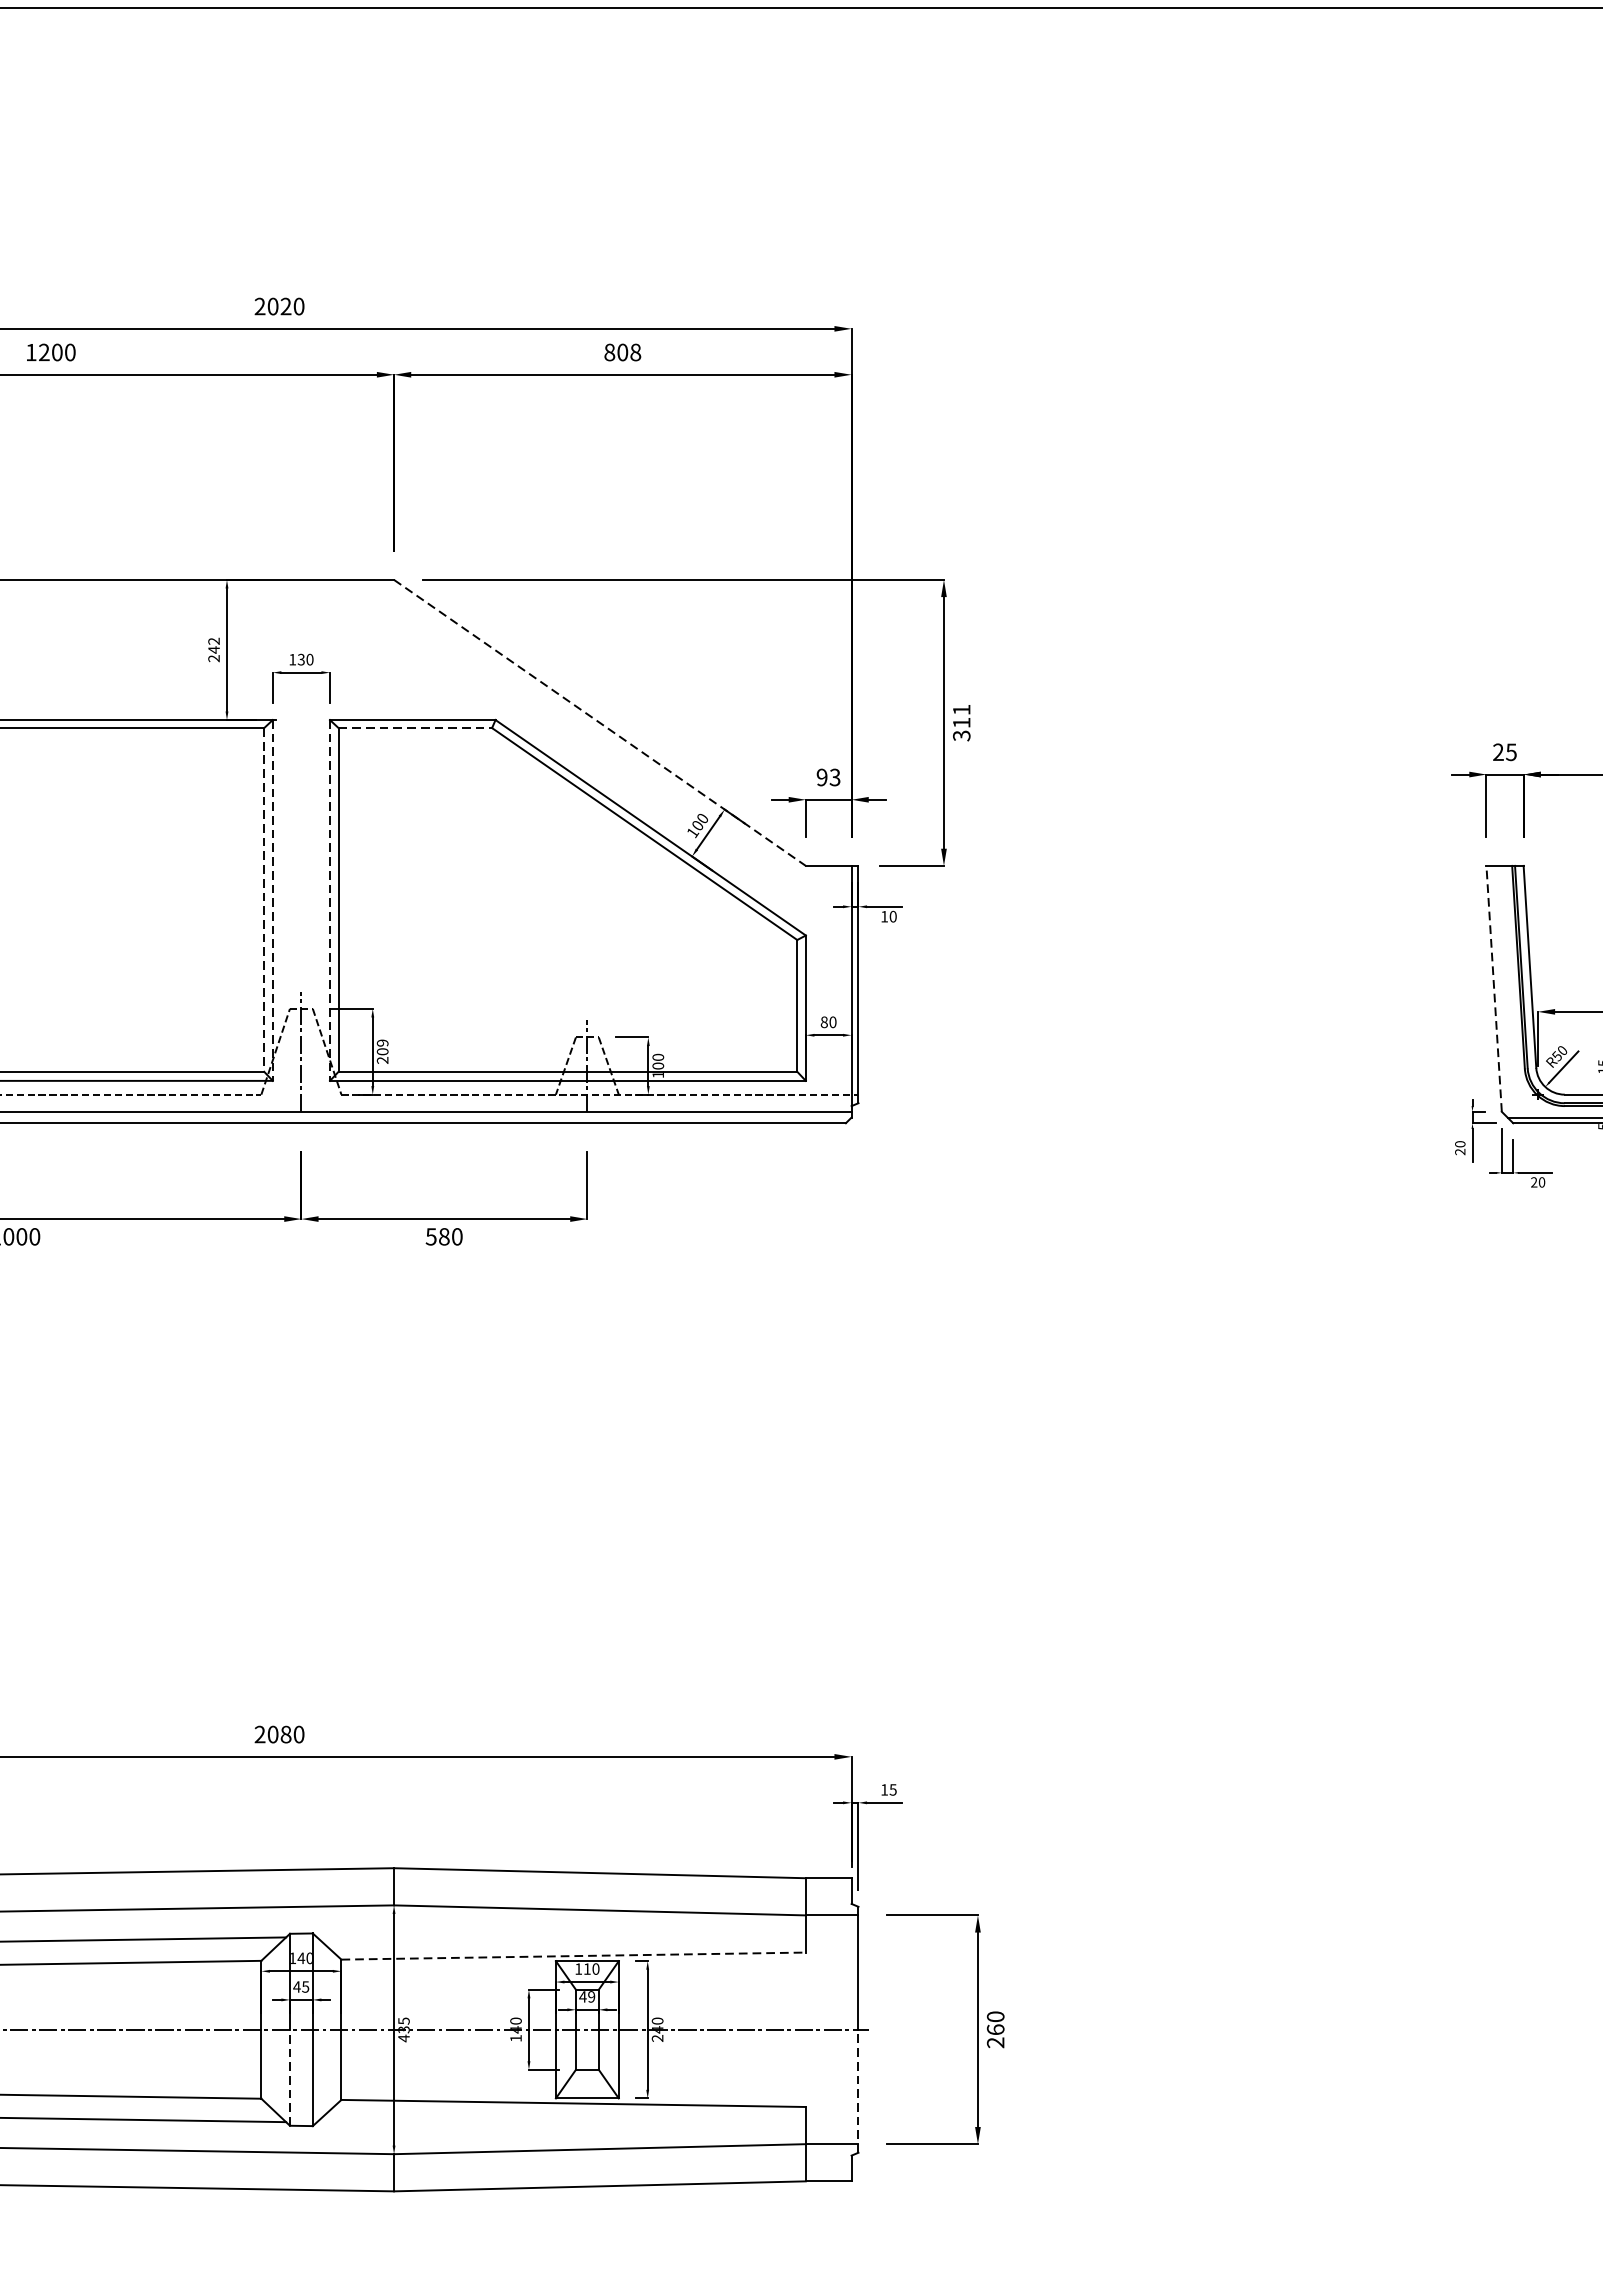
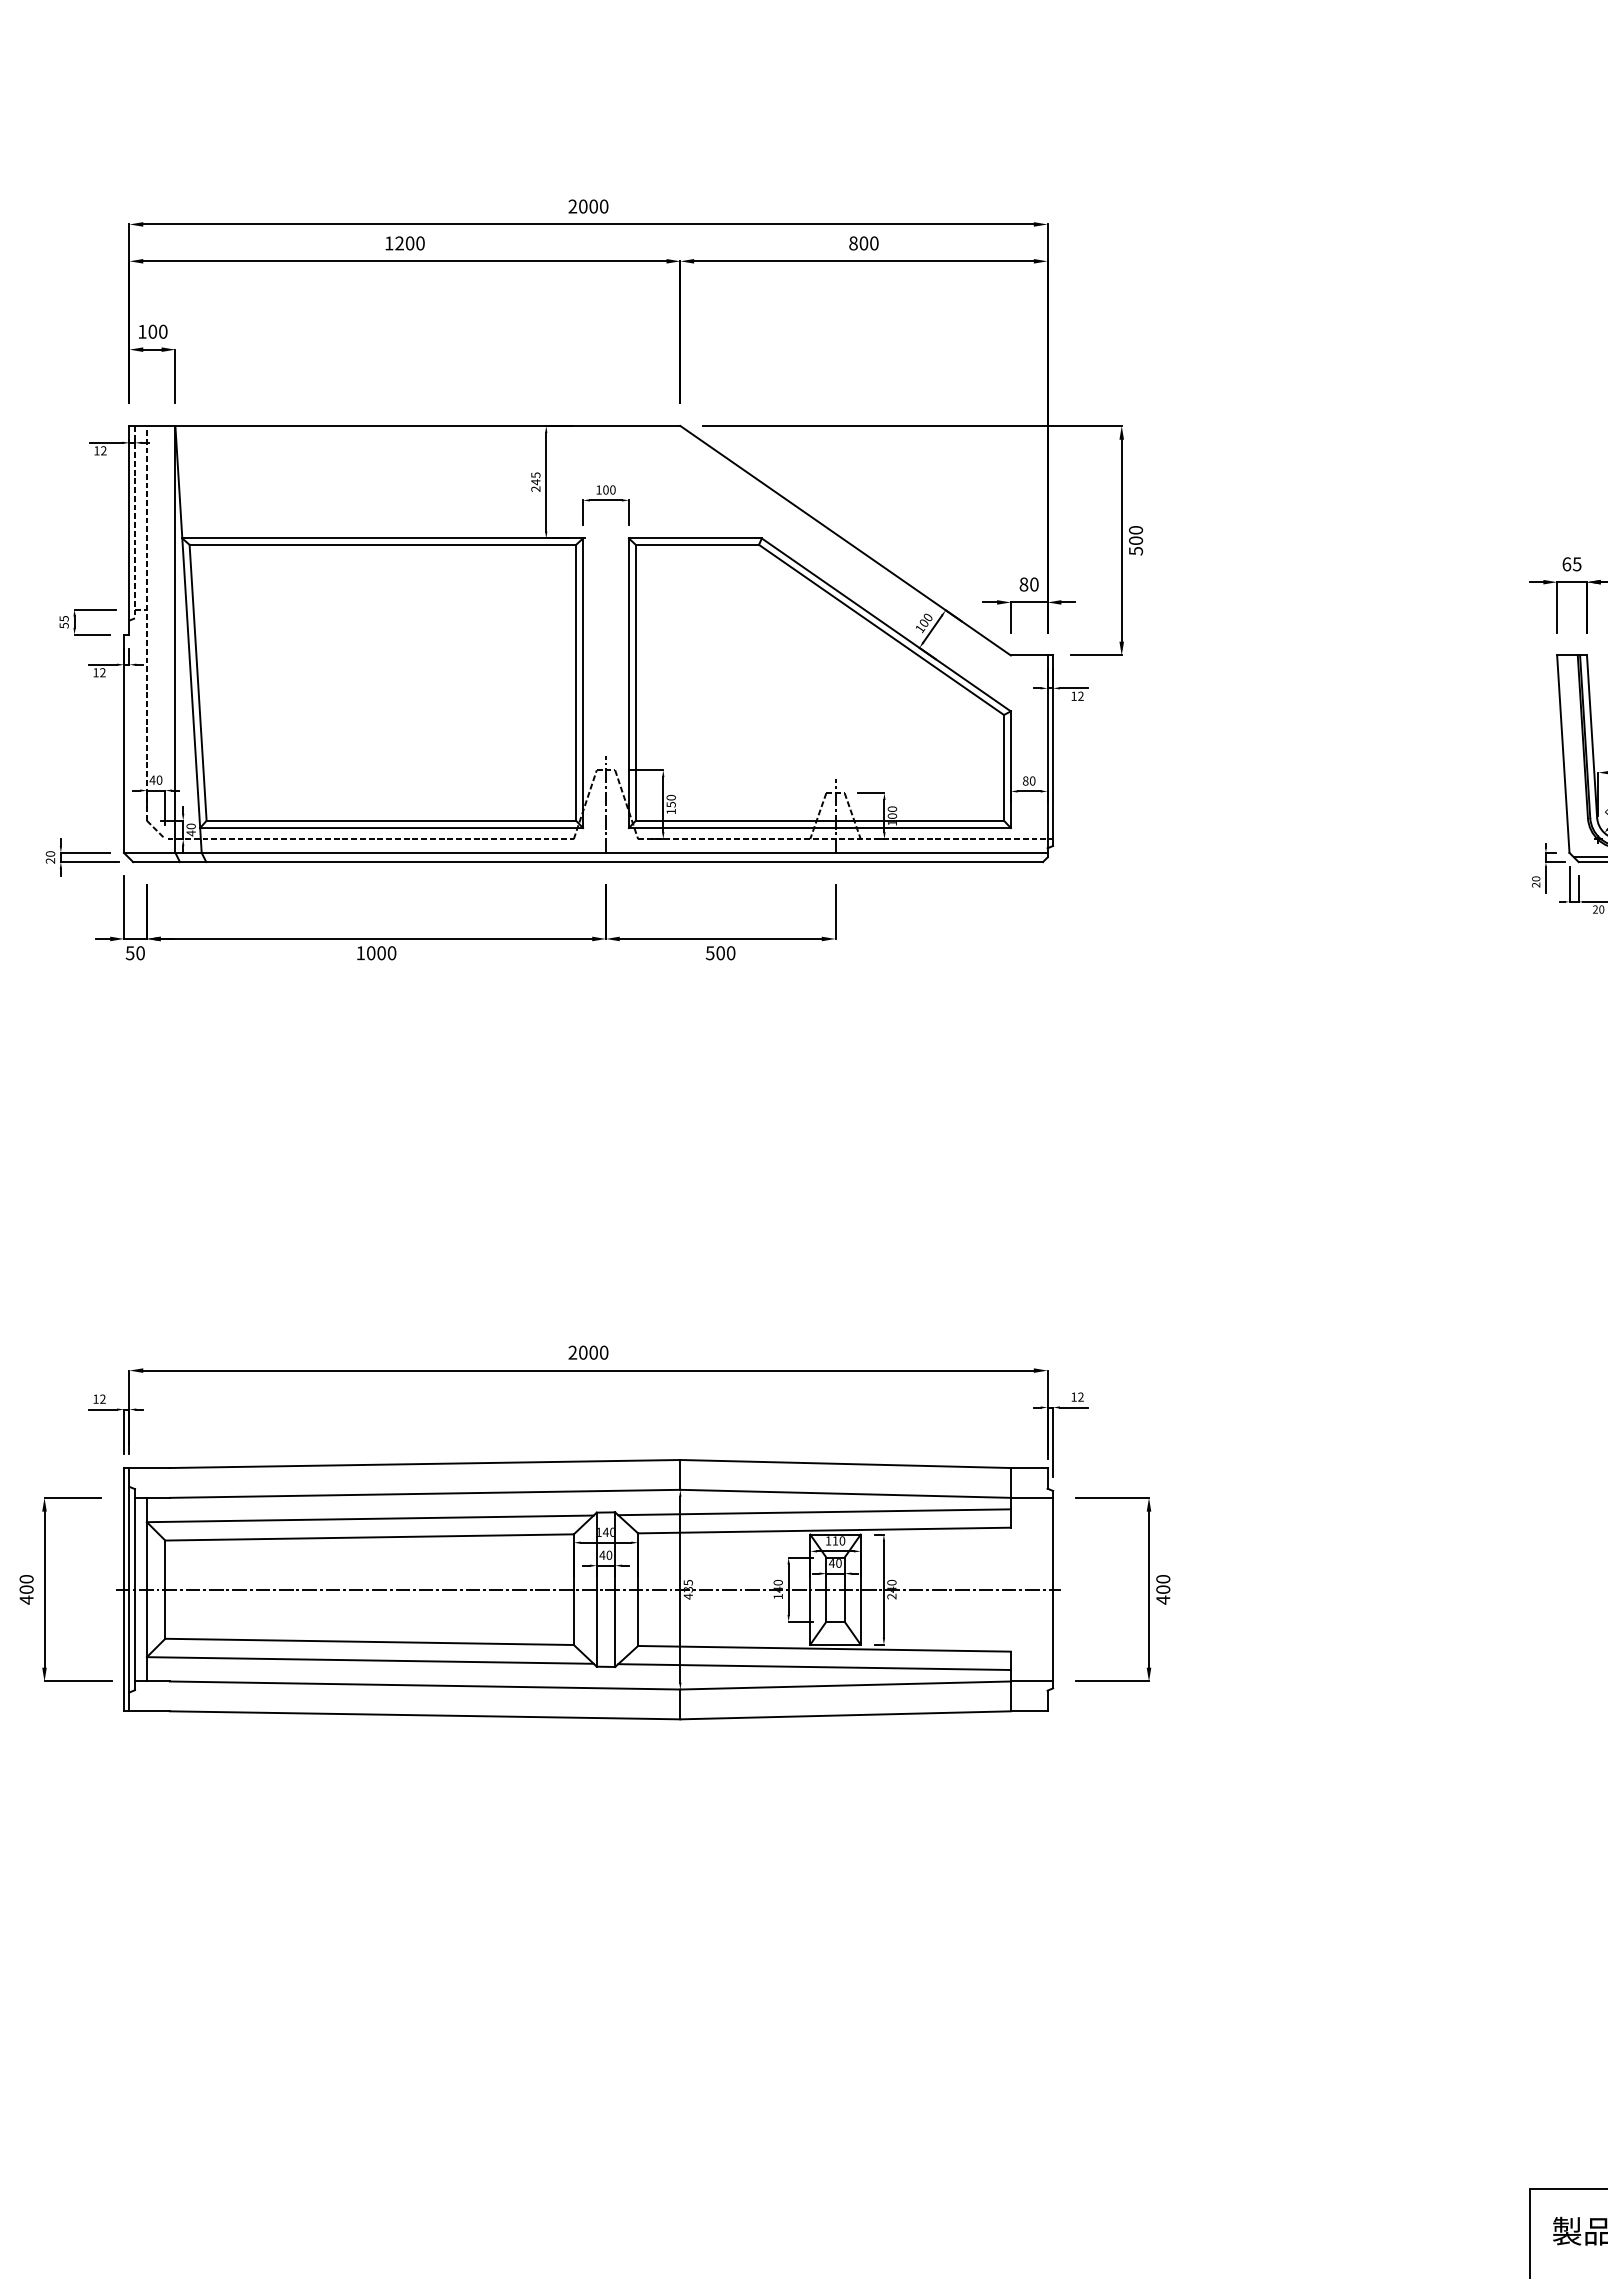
text: (285, 306) -> (593, 206), 2020 -> 2000
text: (635, 352) -> (874, 243), 808 -> 800
text: (213, 641) -> (535, 475), 242 -> 245
text: (300, 659) -> (605, 489), 130 -> 100
text: (962, 722) -> (1136, 540), 311 -> 500
line: (601, 723) -> (846, 541), dashed -> solid
line: (415, 727) -> (697, 544), dashed -> solid
text: (1498, 752) -> (1566, 564), 25 -> 65
text: (827, 777) -> (1028, 584), 93 -> 80
line: (264, 899) -> (576, 682), dashed -> solid
line: (273, 900) -> (583, 683), dashed -> solid
line: (329, 900) -> (628, 683), dashed -> solid
text: (892, 915) -> (1080, 695), 10 -> 12
line: (1494, 989) -> (1563, 754), dashed -> solid
text: (381, 1051) -> (670, 804), 209 -> 150
text: (444, 1235) -> (720, 952), 580 -> 500
text: (285, 1734) -> (593, 1352), 2080 -> 2000
text: (892, 1789) -> (1080, 1396), 15 -> 12
line: (561, 1933) -> (814, 1512), added
line: (574, 1956) -> (825, 1530), dashed -> solid
text: (305, 1985) -> (609, 1554), 45 -> 40
text: (591, 1997) -> (838, 1563), 49 -> 40
text: (996, 2035) -> (1163, 1594), 260 -> 400
line: (289, 2078) -> (596, 1628), dashed -> solid
line: (858, 2090) -> (1053, 1638), dashed -> solid
line: (561, 2126) -> (814, 1667), added

